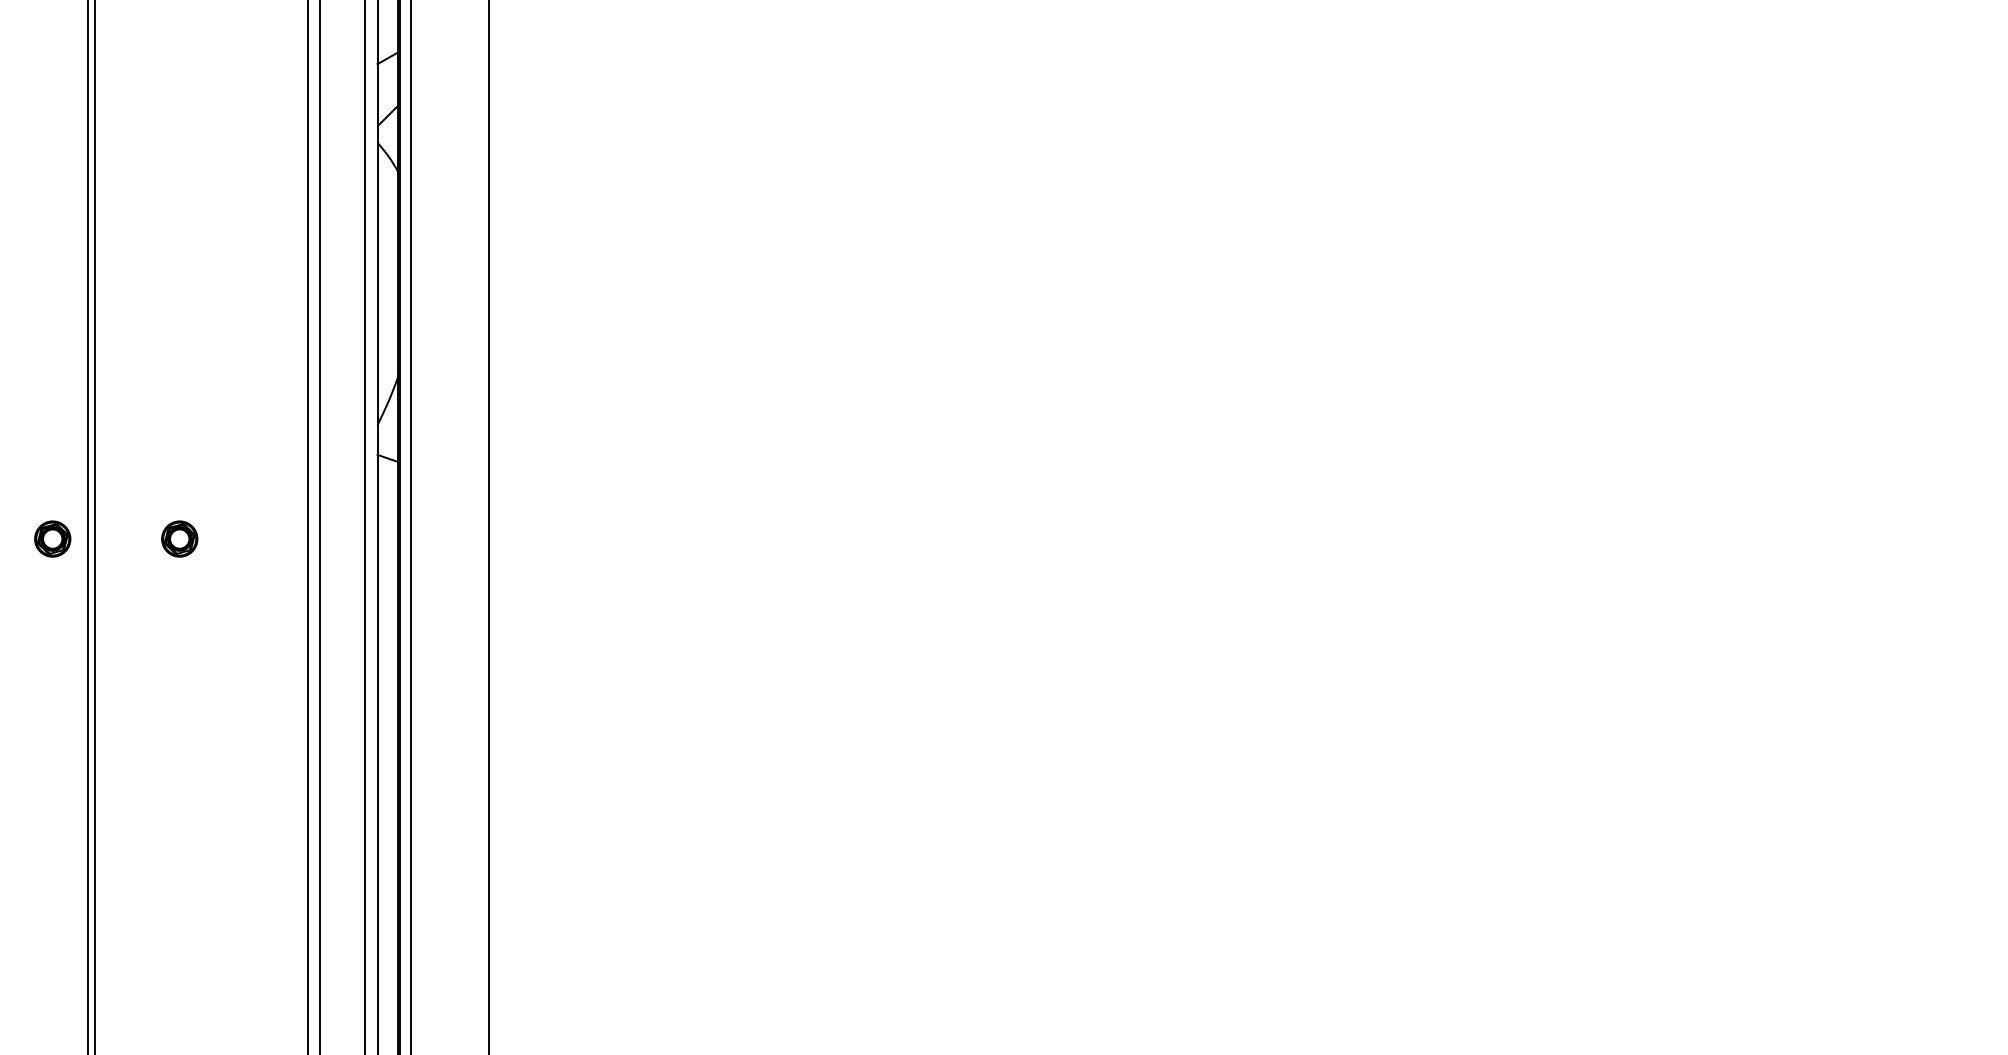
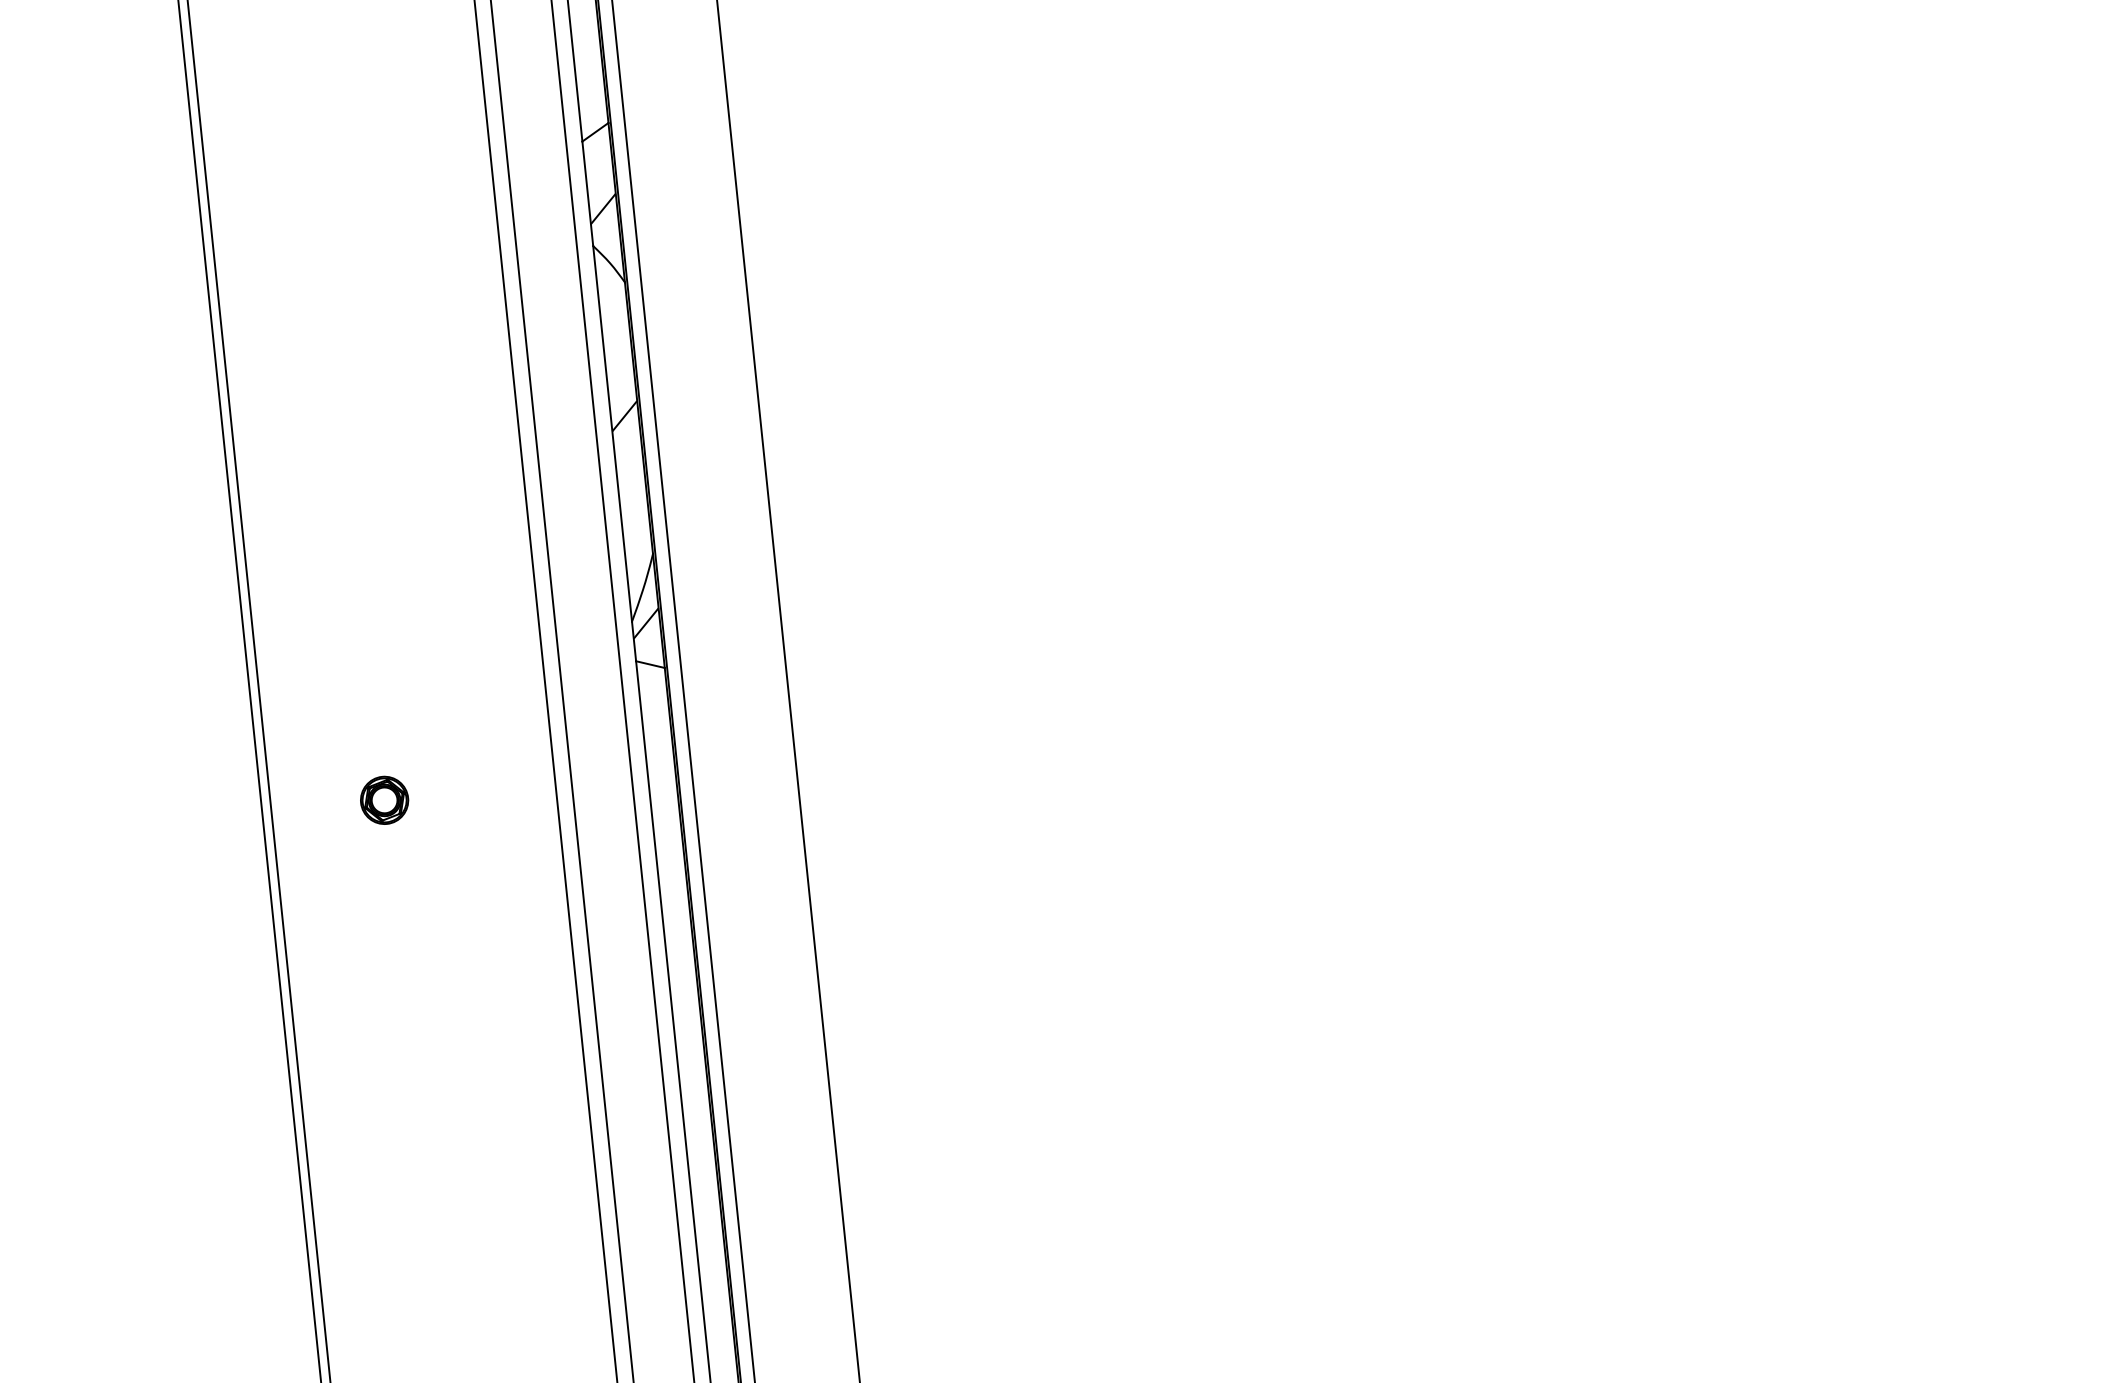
hatch: (387, 271) -> (624, 415), added
hatch: (387, 427) -> (645, 623), added
part: (52, 538) -> (215, 817), removed

